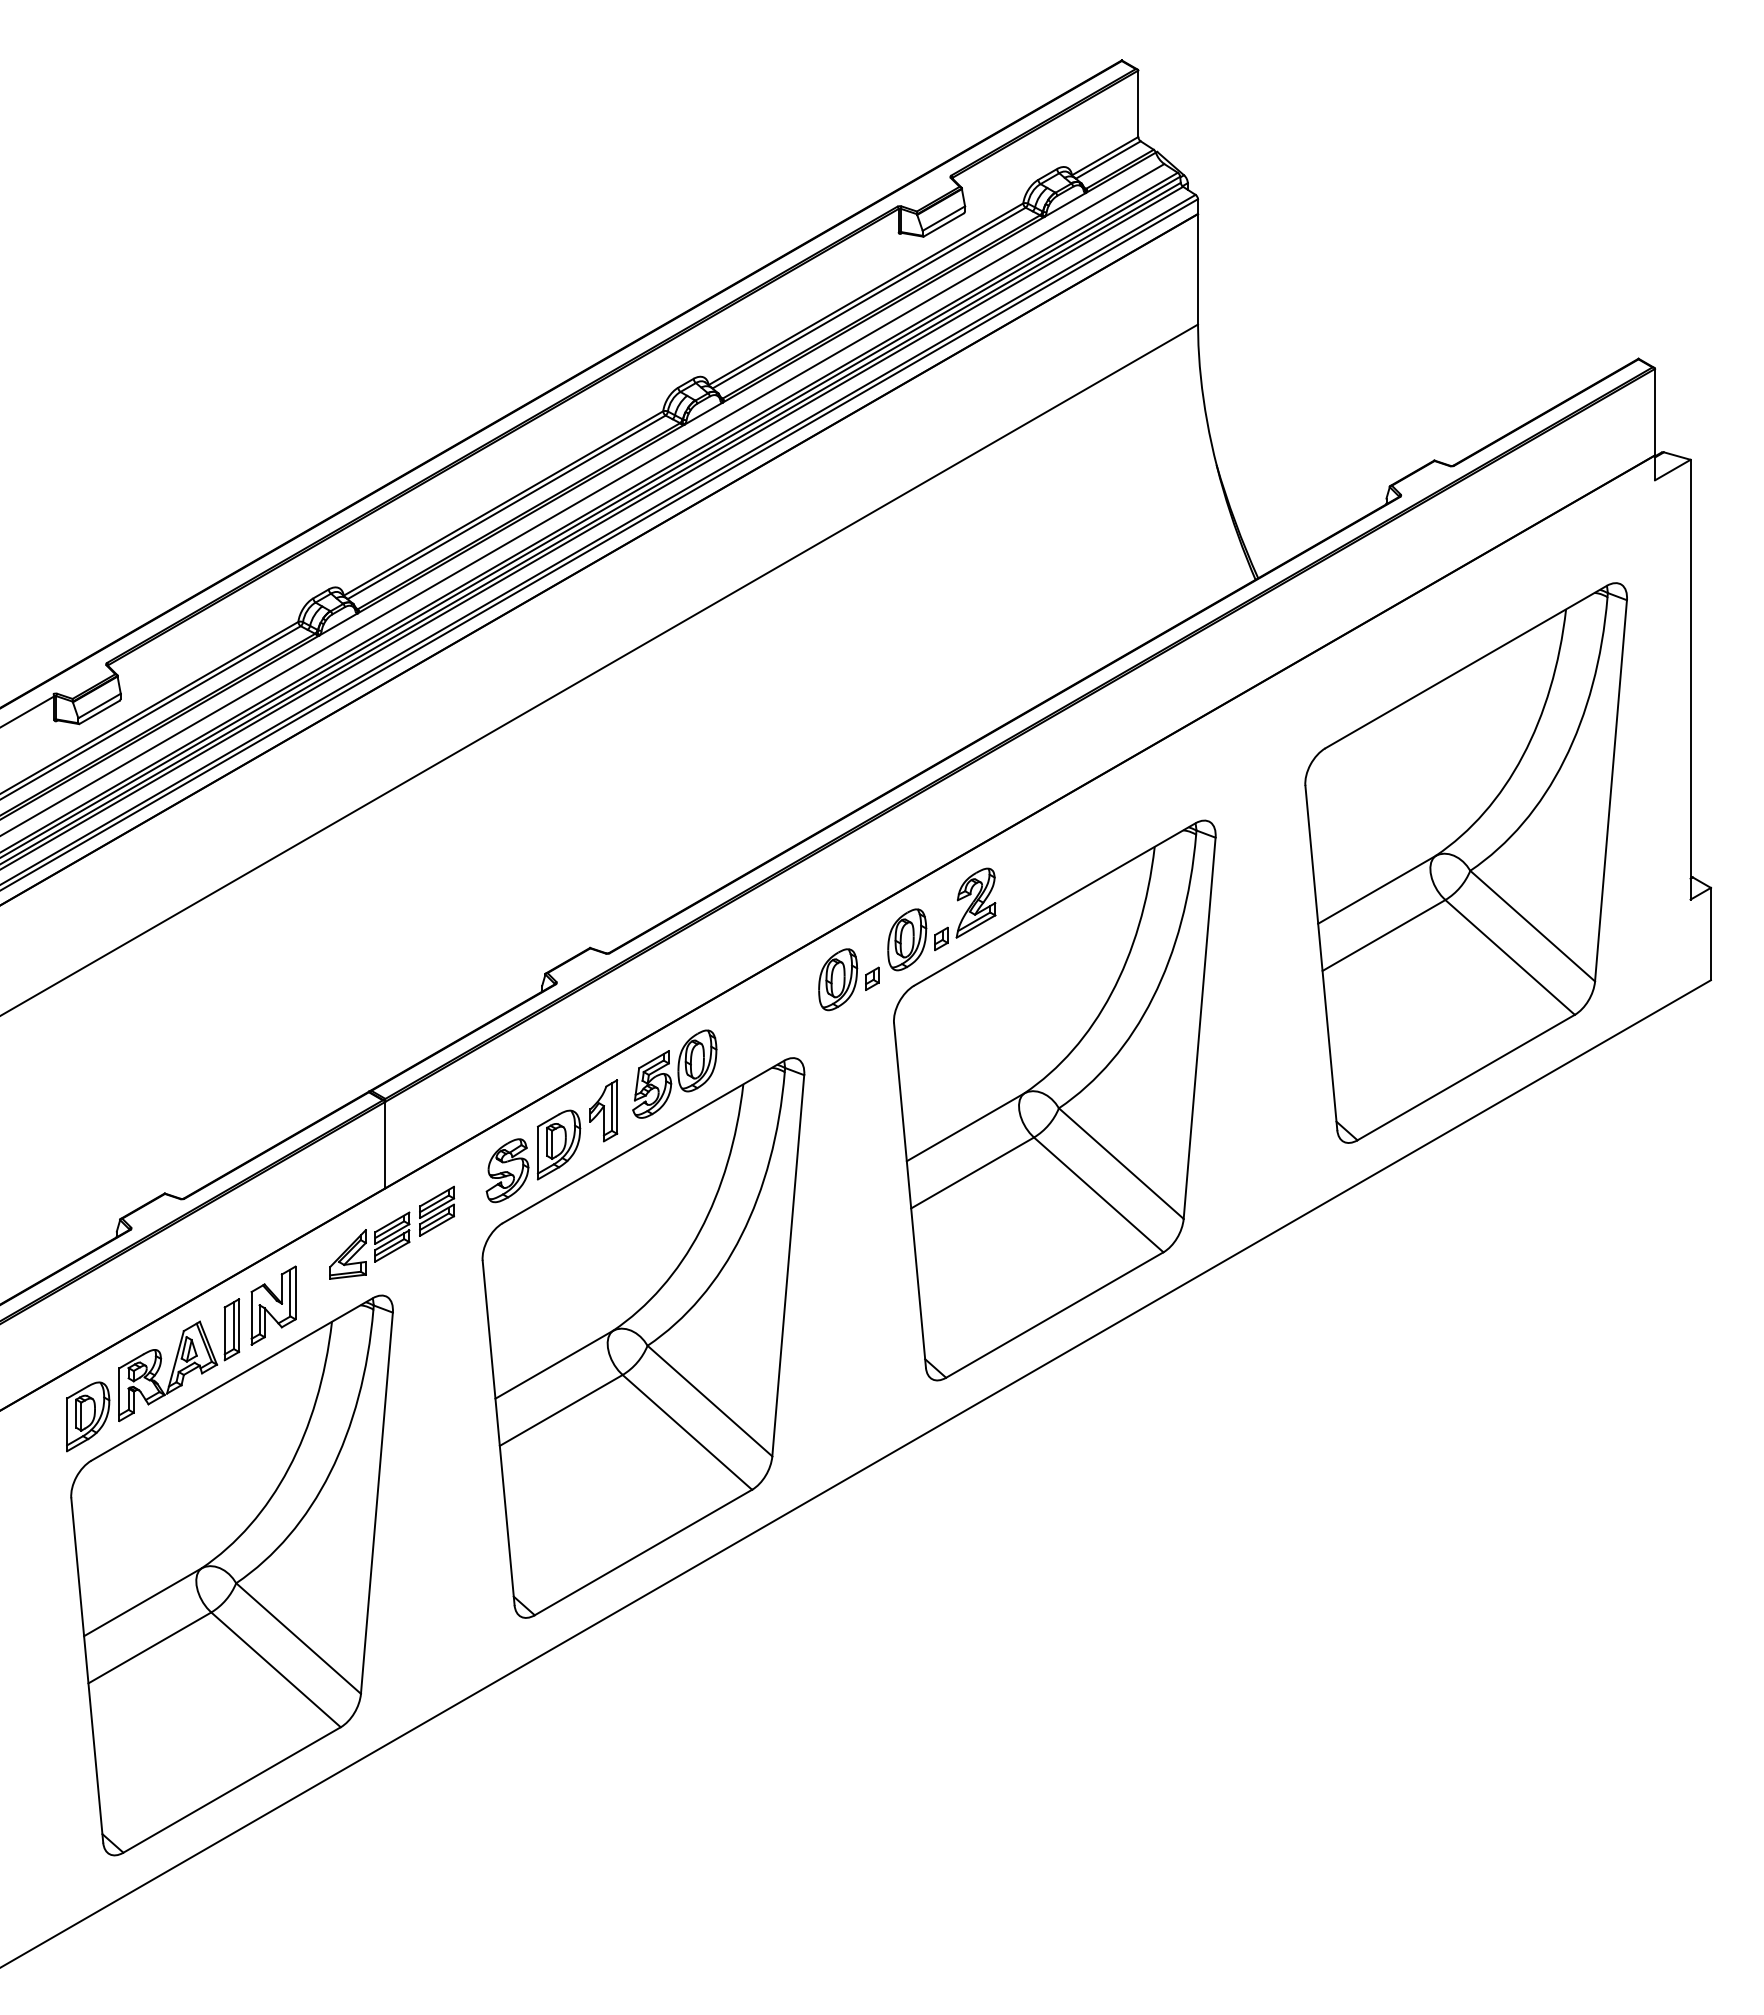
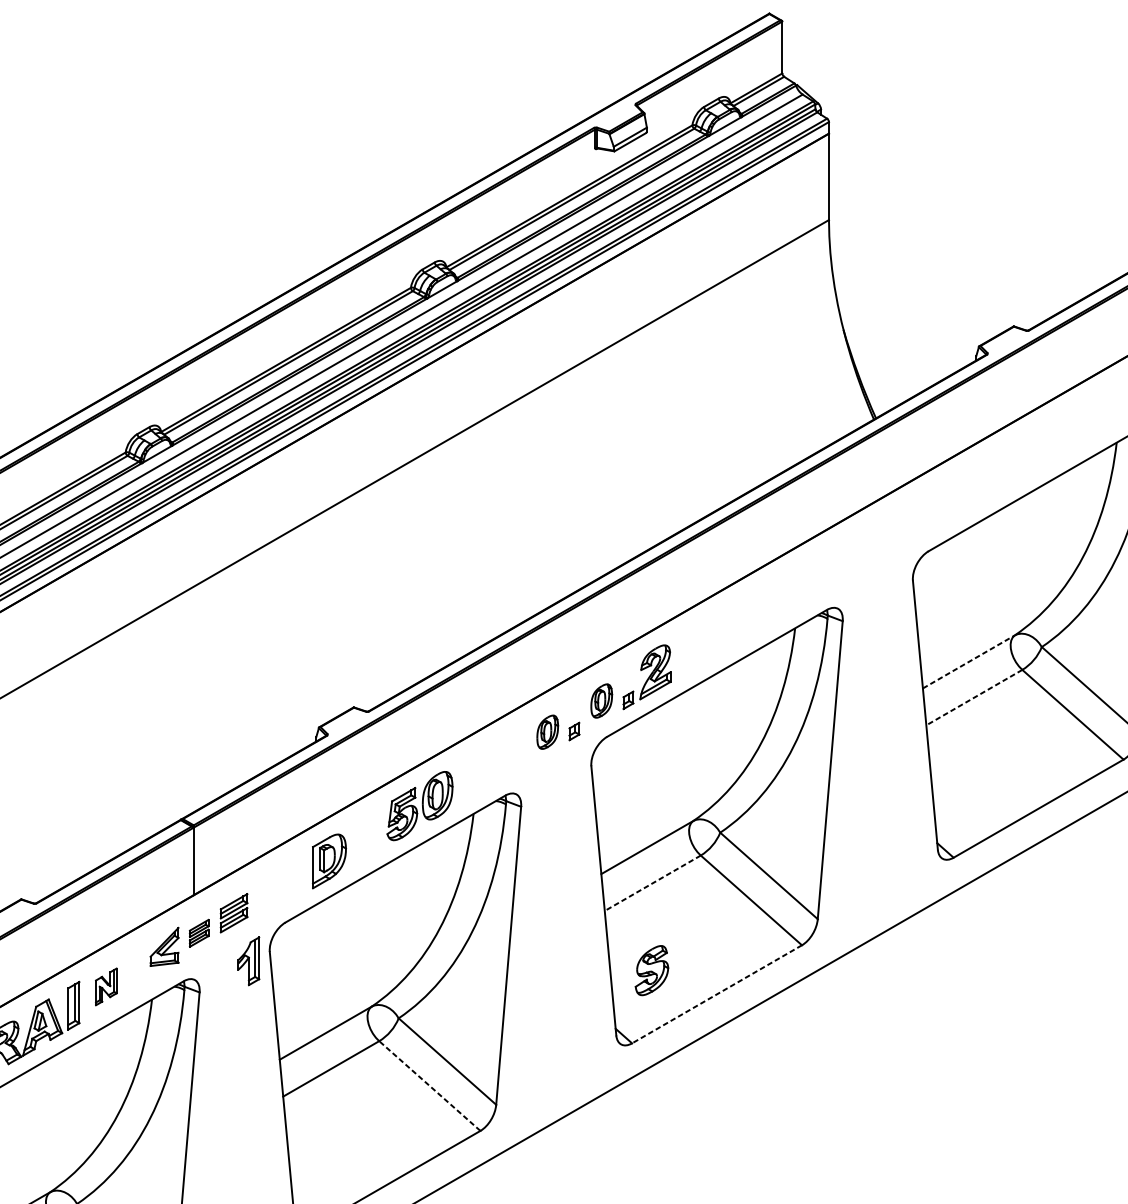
line: (1376, 889) -> (968, 661), solid -> dashed
line: (1383, 935) -> (973, 697), solid -> dashed
part: (907, 939) -> (601, 700), size x0.7
part: (838, 979) -> (547, 732), size x0.7
part: (603, 1110) -> (248, 961), moved
part: (507, 1170) -> (651, 970), moved
line: (972, 1172) -> (652, 882), solid -> dashed
part: (392, 1236) -> (199, 932), size x0.7
part: (273, 1305) -> (106, 986), size x0.6
line: (1054, 1315) -> (716, 994), solid -> dashed
line: (687, 1432) -> (429, 1086), solid -> dashed

